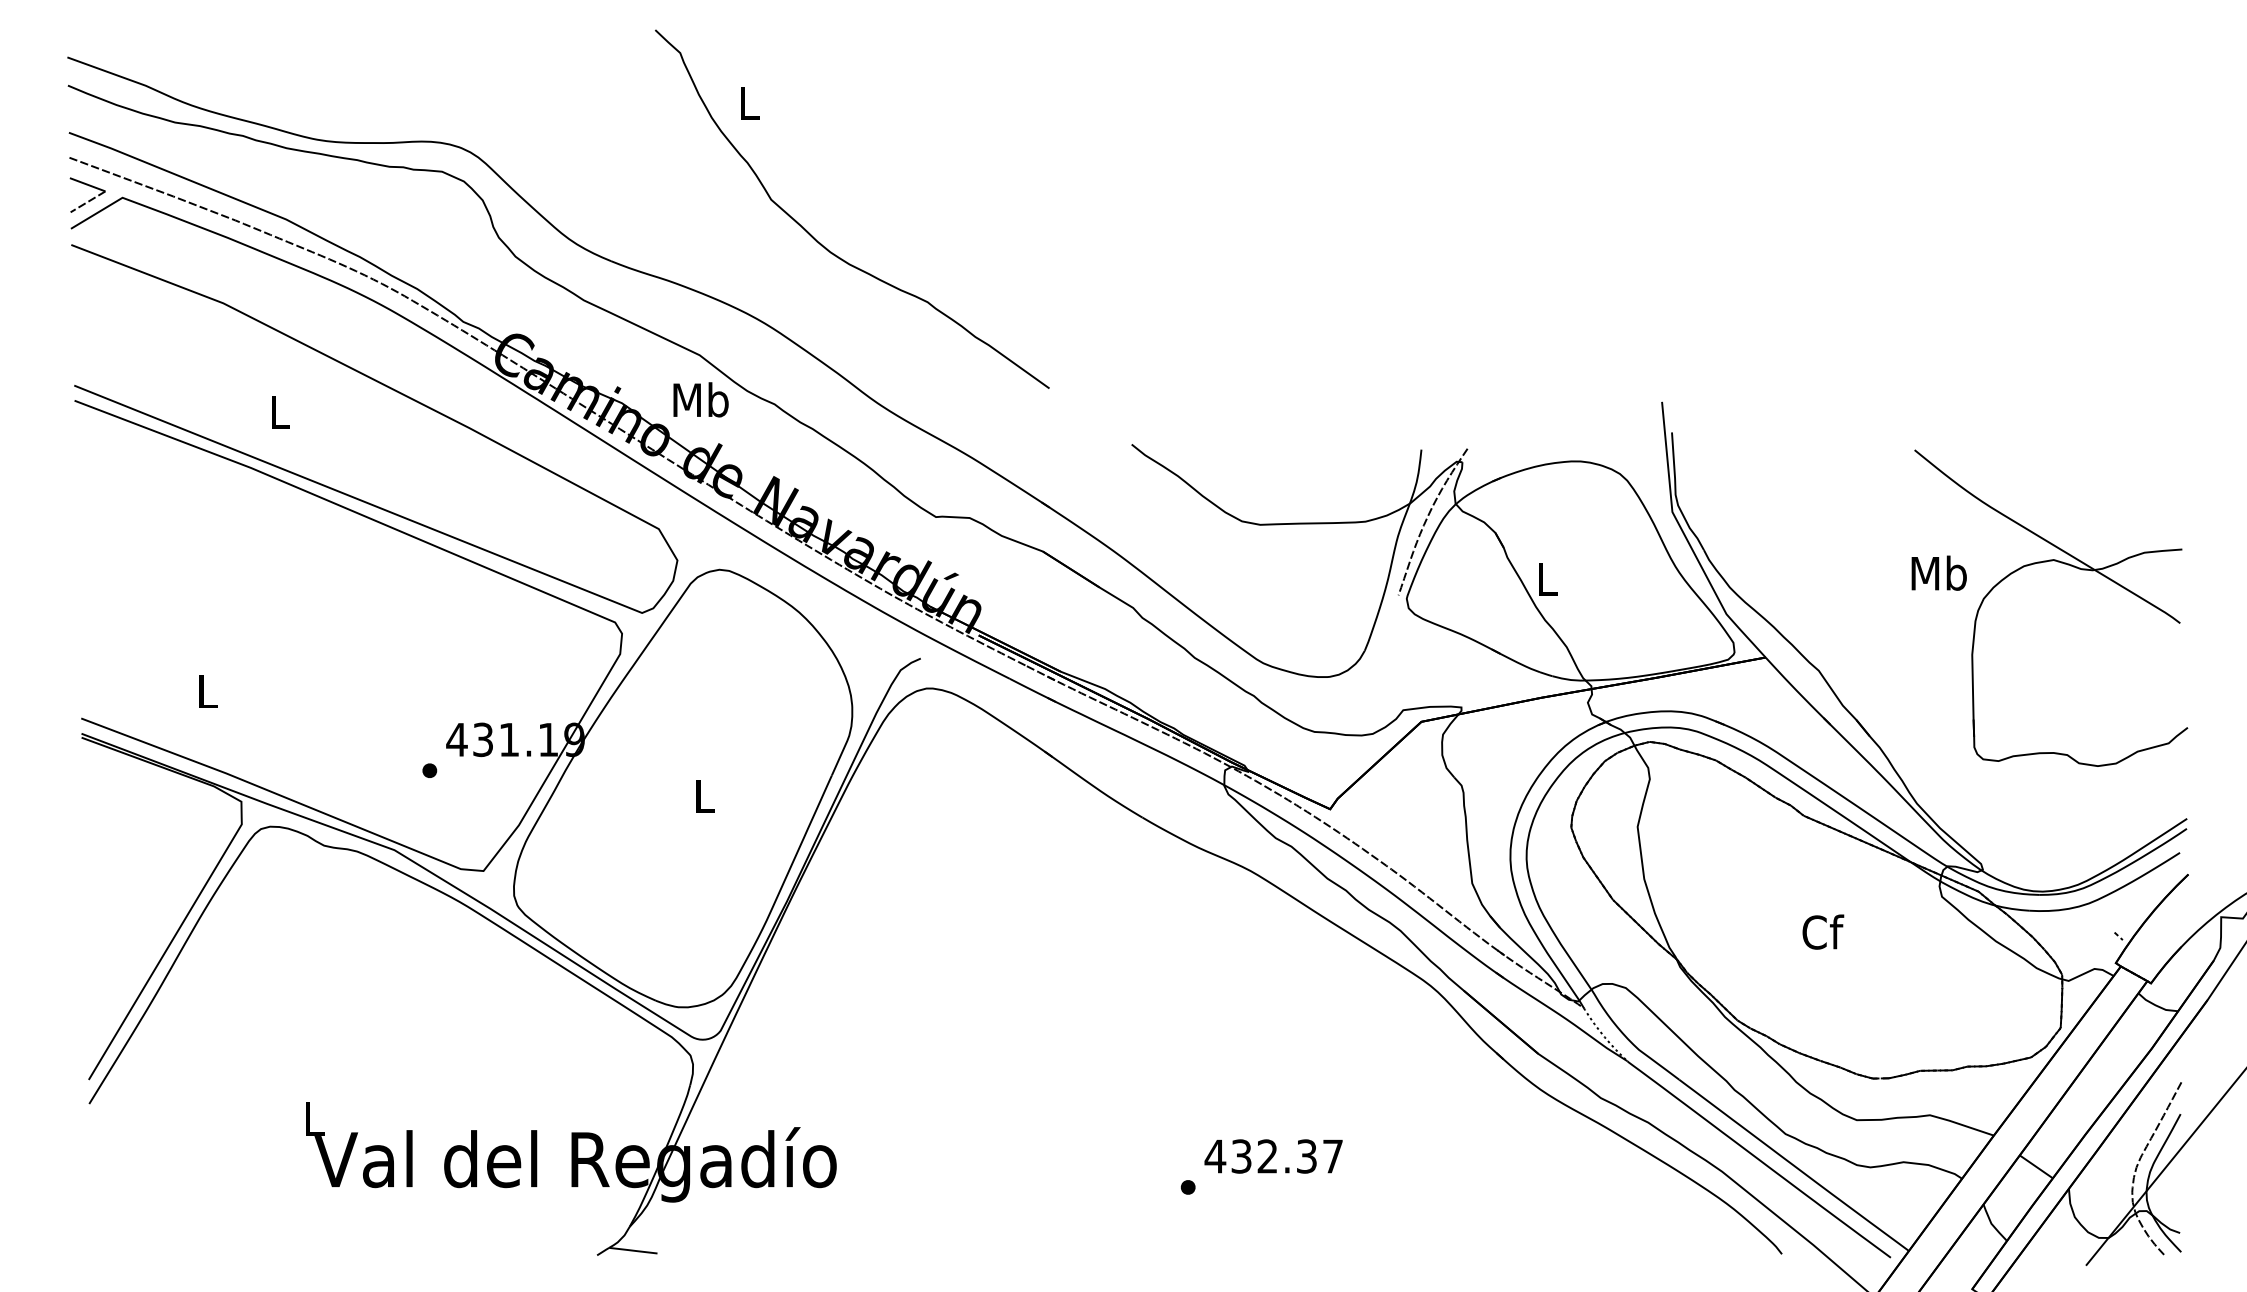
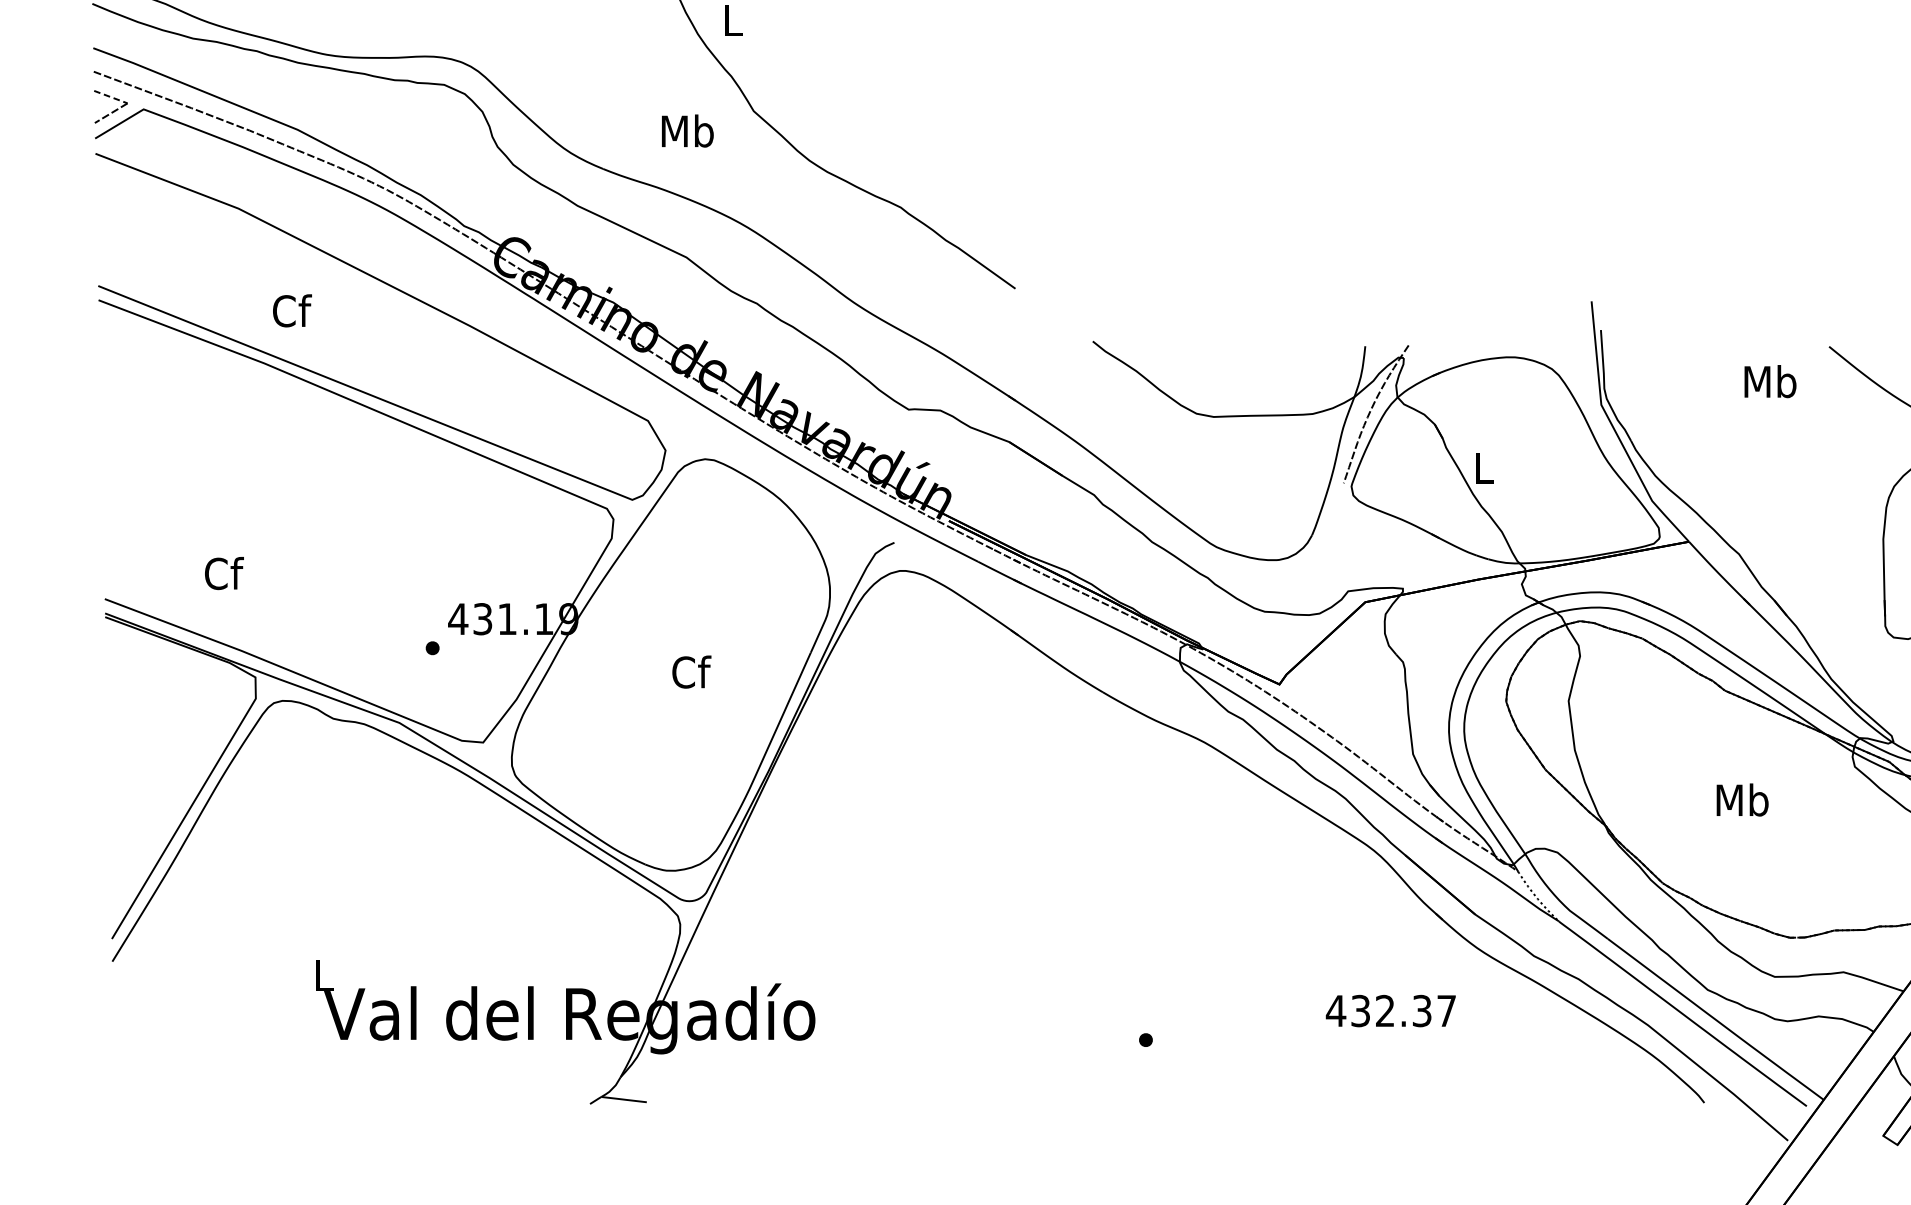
line: (87, 184) -> (110, 96), solid -> dashed
text: (700, 399) -> (687, 130), moved
text: (280, 411) -> (292, 310), L -> Cf
text: (1938, 572) -> (1769, 380), moved
text: (208, 690) -> (224, 572), L -> Cf
text: (705, 795) -> (691, 671), L -> Cf
text: (1822, 931) -> (1742, 799), Cf -> Mb
text: (1273, 1156) -> (1390, 1011), moved

